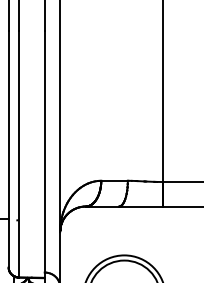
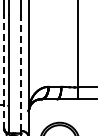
line: (9, 148) -> (4, 71), solid -> dashed
line: (44, 150) -> (21, 72), solid -> dashed

